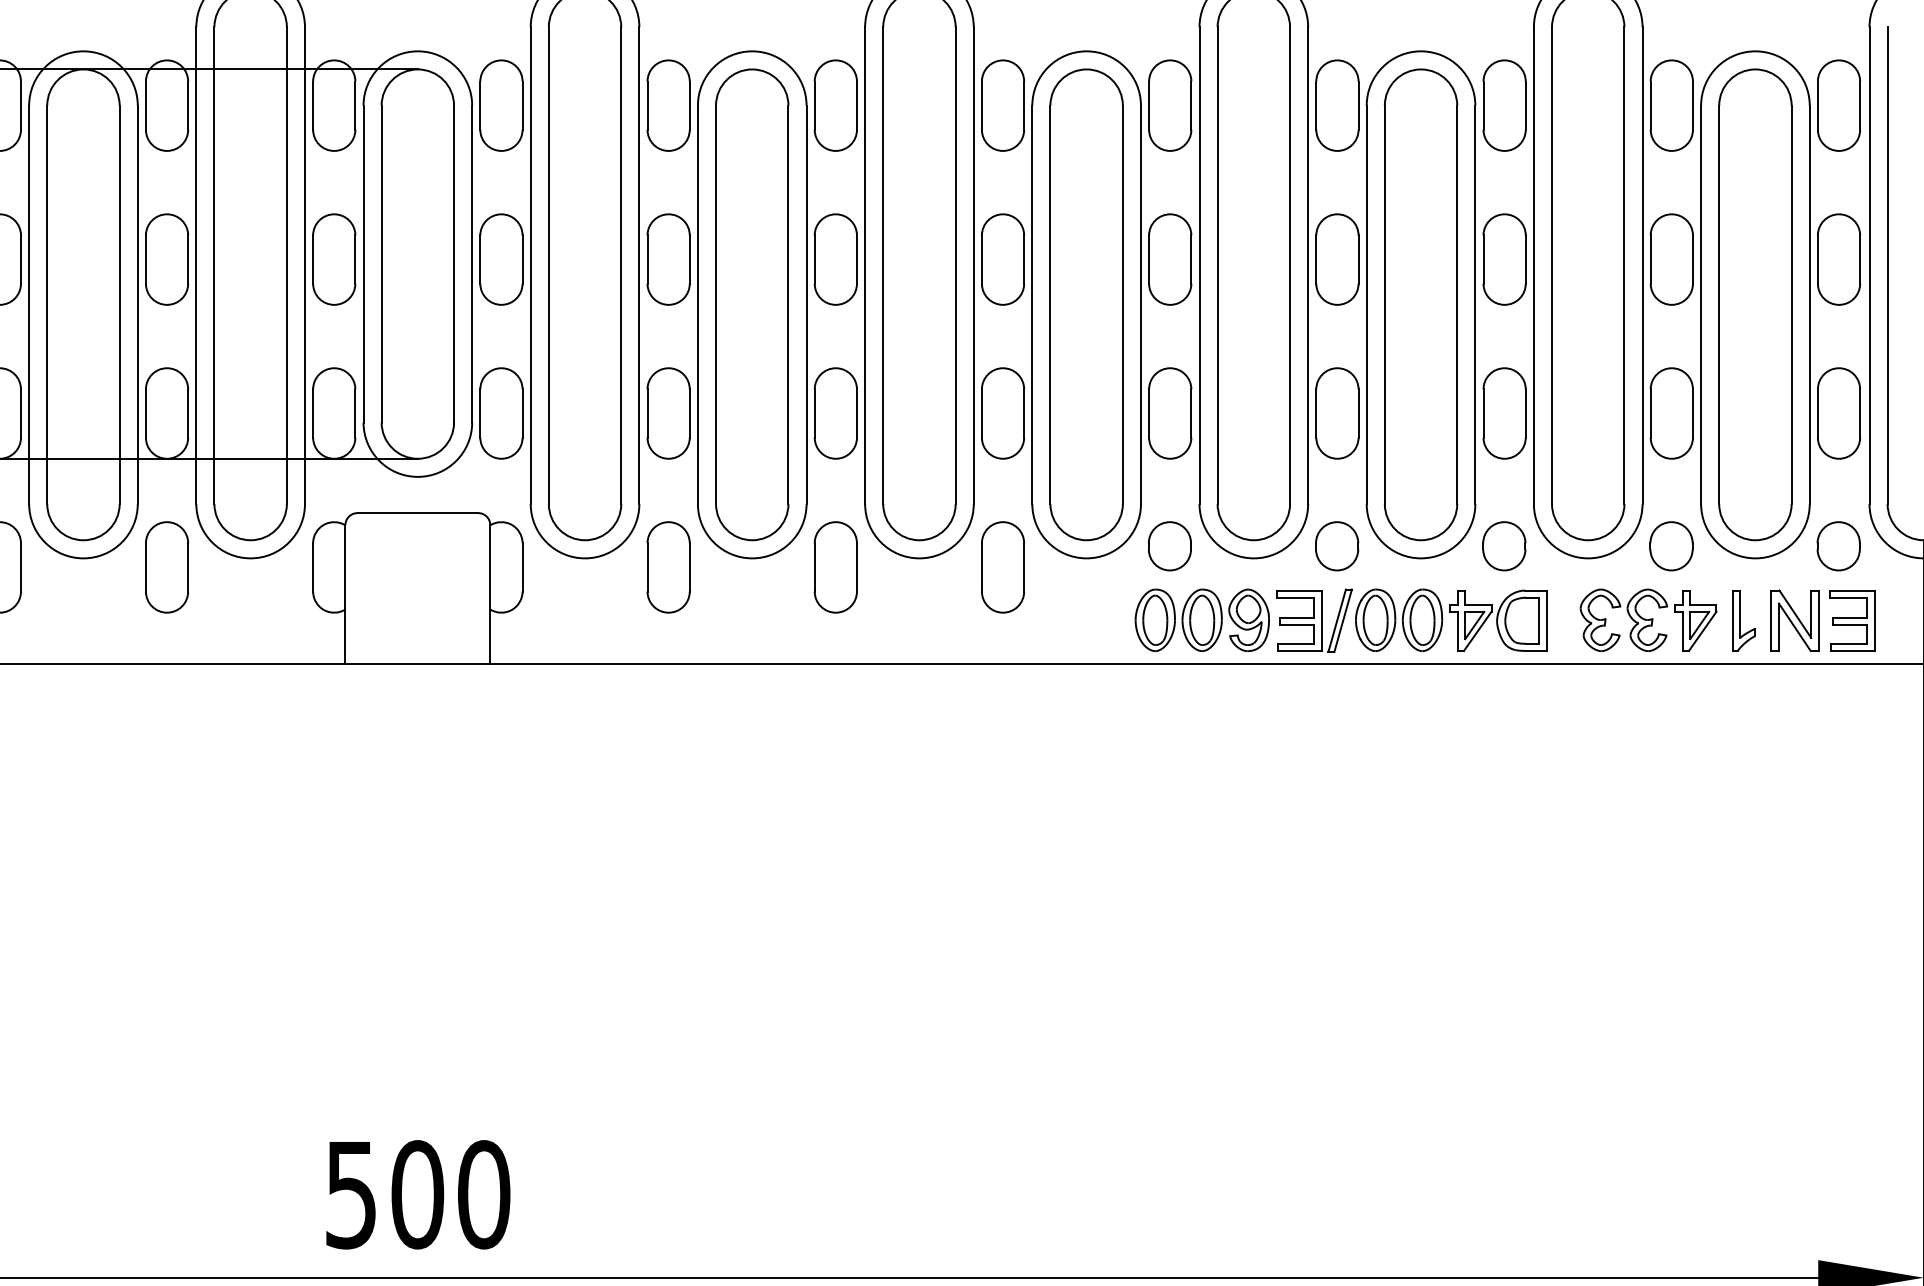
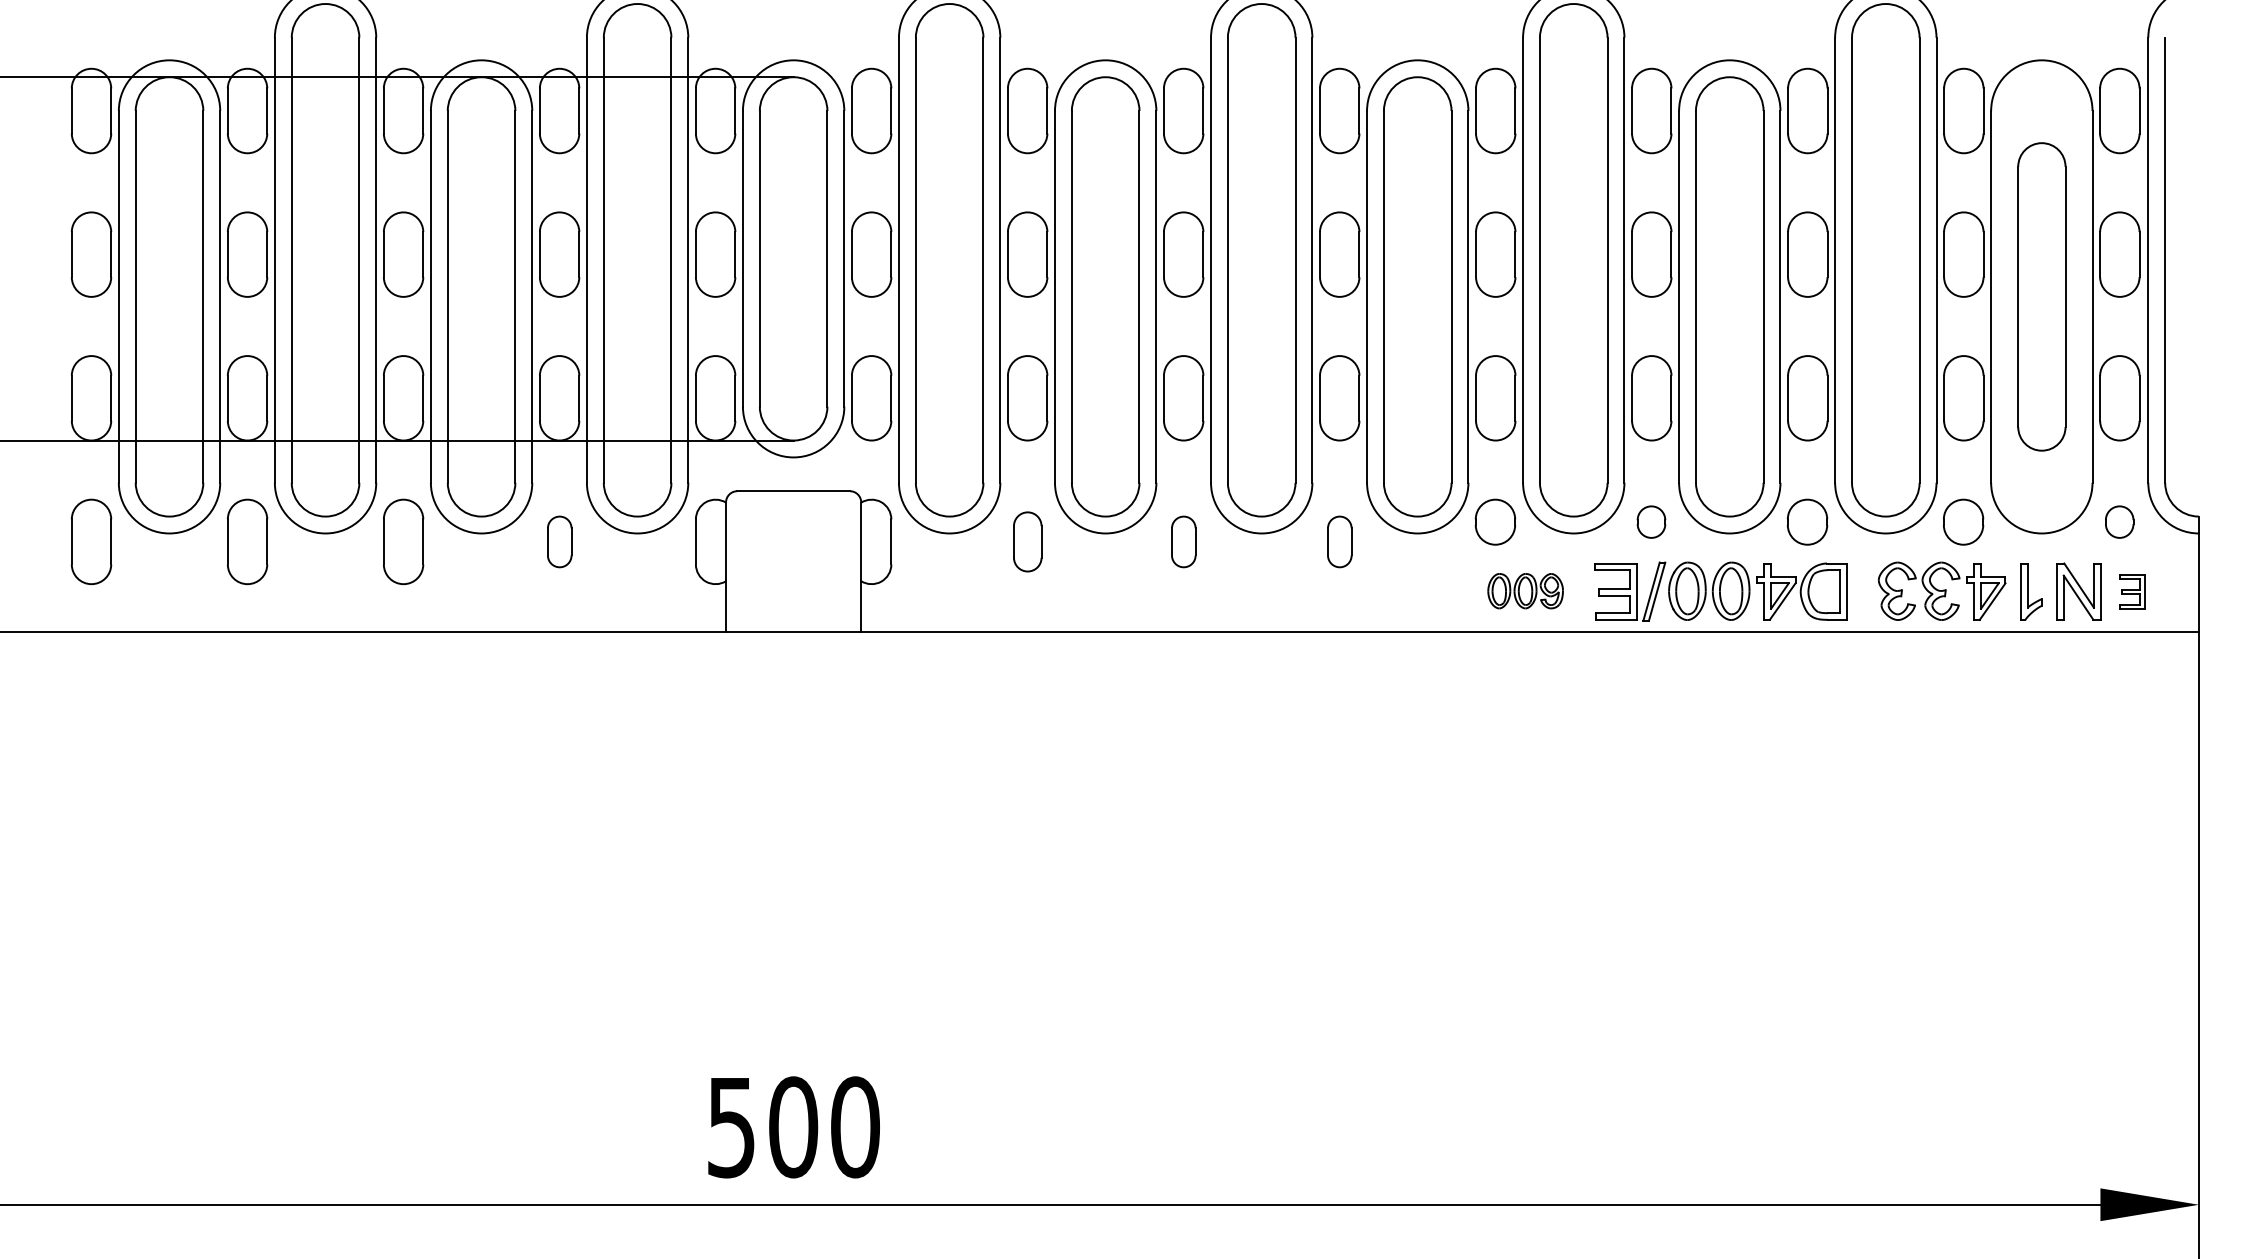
part: (1755, 304) -> (2041, 296), size x0.7
part: (1337, 545) -> (1651, 521), size x0.7
part: (1838, 545) -> (2119, 521), size x0.7
part: (166, 566) -> (559, 541), size x0.6
part: (668, 566) -> (1027, 541), size x0.7
part: (835, 566) -> (1183, 541), size x0.6
part: (1002, 566) -> (1339, 541), size x0.6
part: (1202, 619) -> (1525, 590), size x0.6
part: (1851, 620) -> (2131, 591), size x0.6

